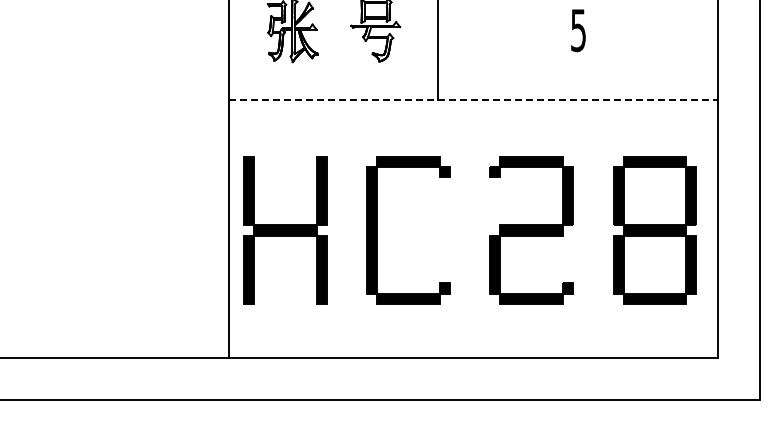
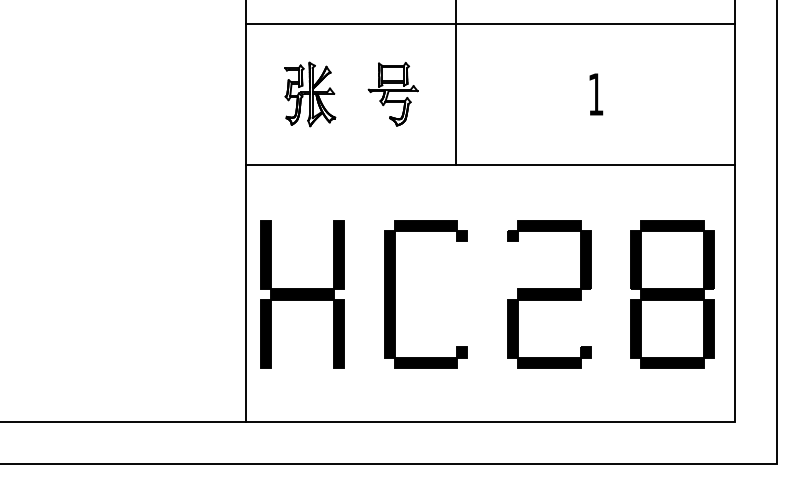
text: (578, 30) -> (595, 94), 5 -> 1
line: (474, 100) -> (491, 164), dashed -> solid

